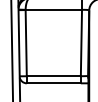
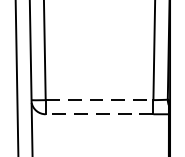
line: (54, 76) -> (100, 100), solid -> dashed
line: (53, 83) -> (98, 114), solid -> dashed

